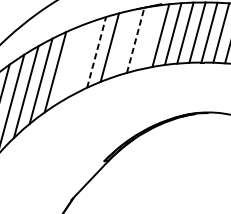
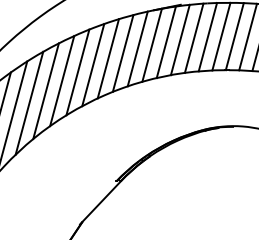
line: (147, 37) -> (165, 42), added
line: (136, 40) -> (152, 45), dashed -> solid
line: (122, 43) -> (137, 48), added
line: (96, 52) -> (108, 58), dashed -> solid
line: (83, 58) -> (93, 65), added
line: (69, 64) -> (77, 72), added

